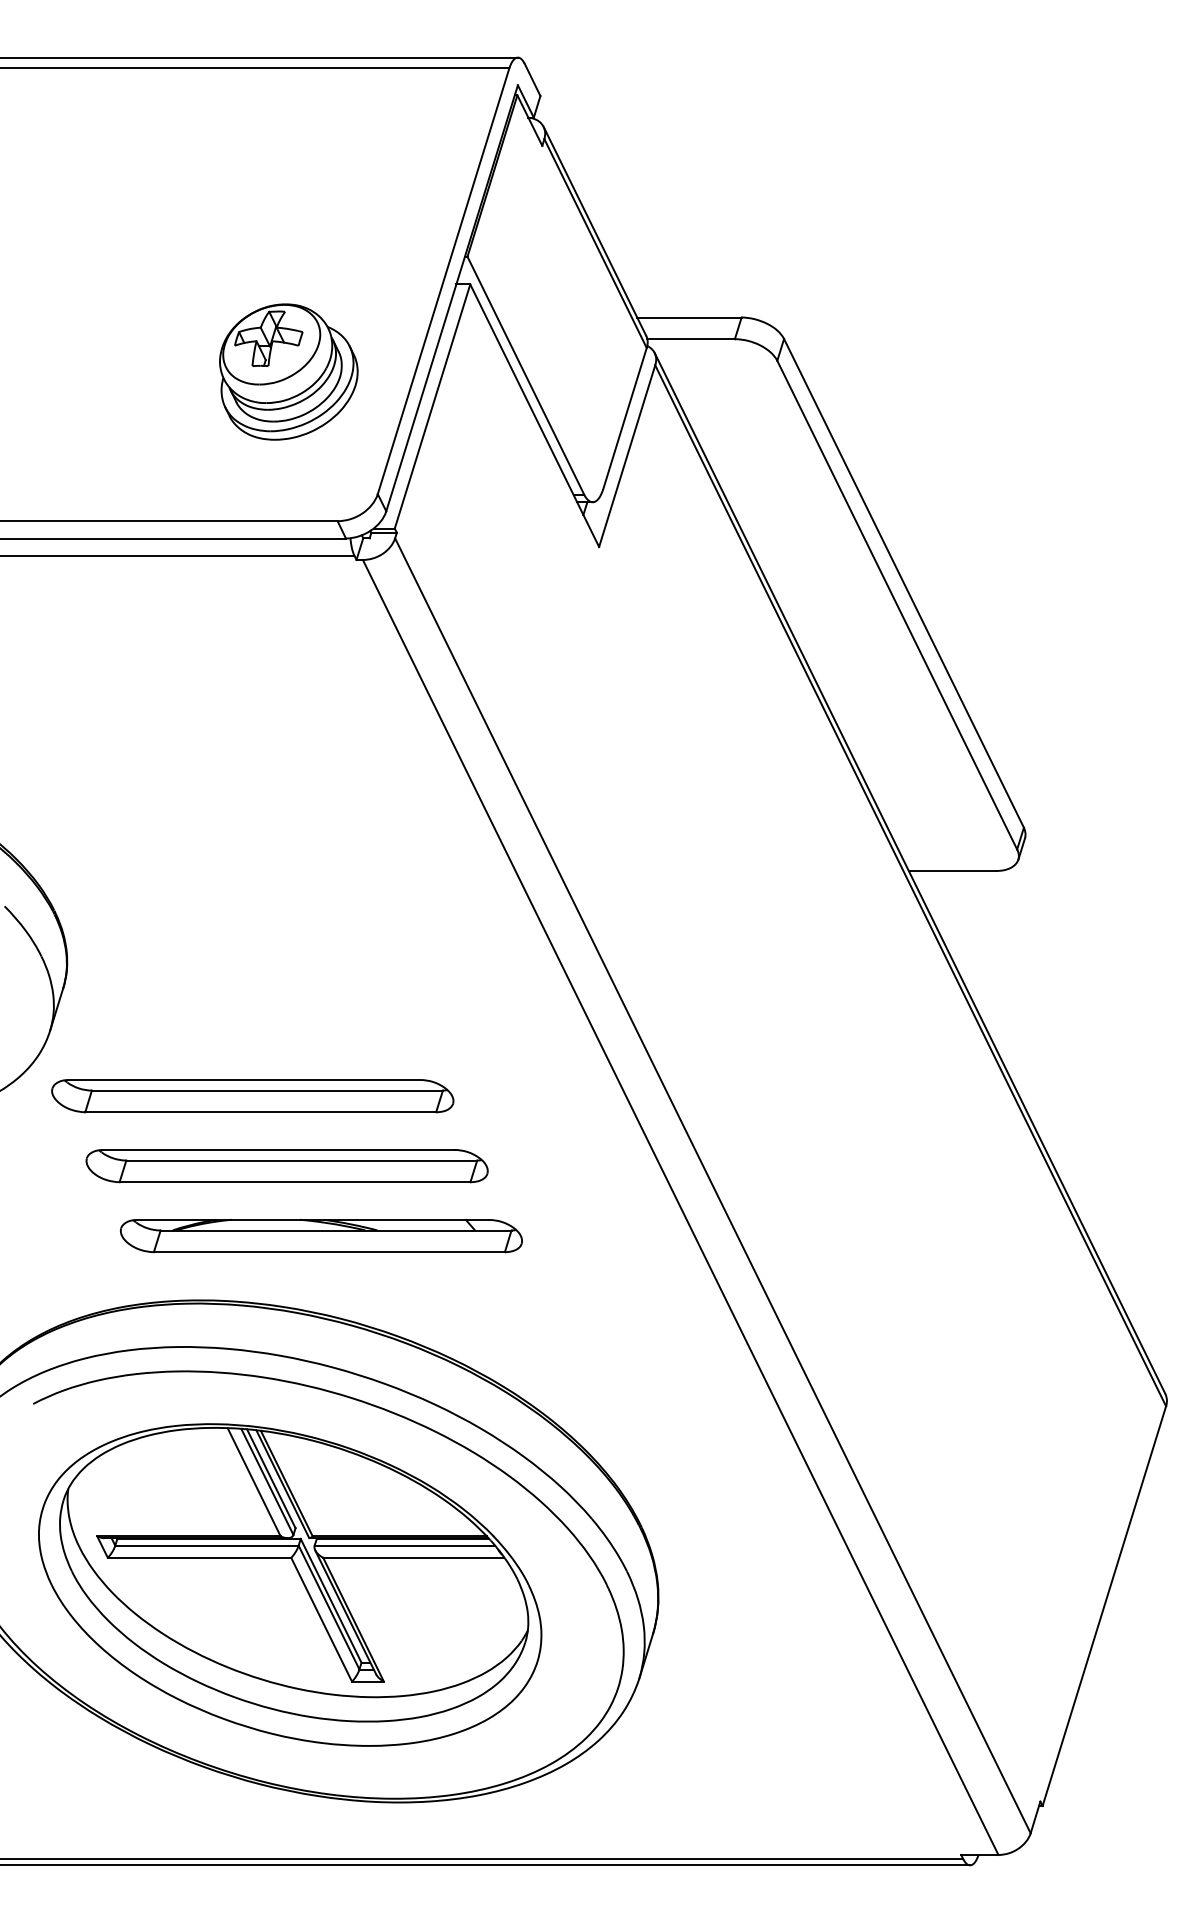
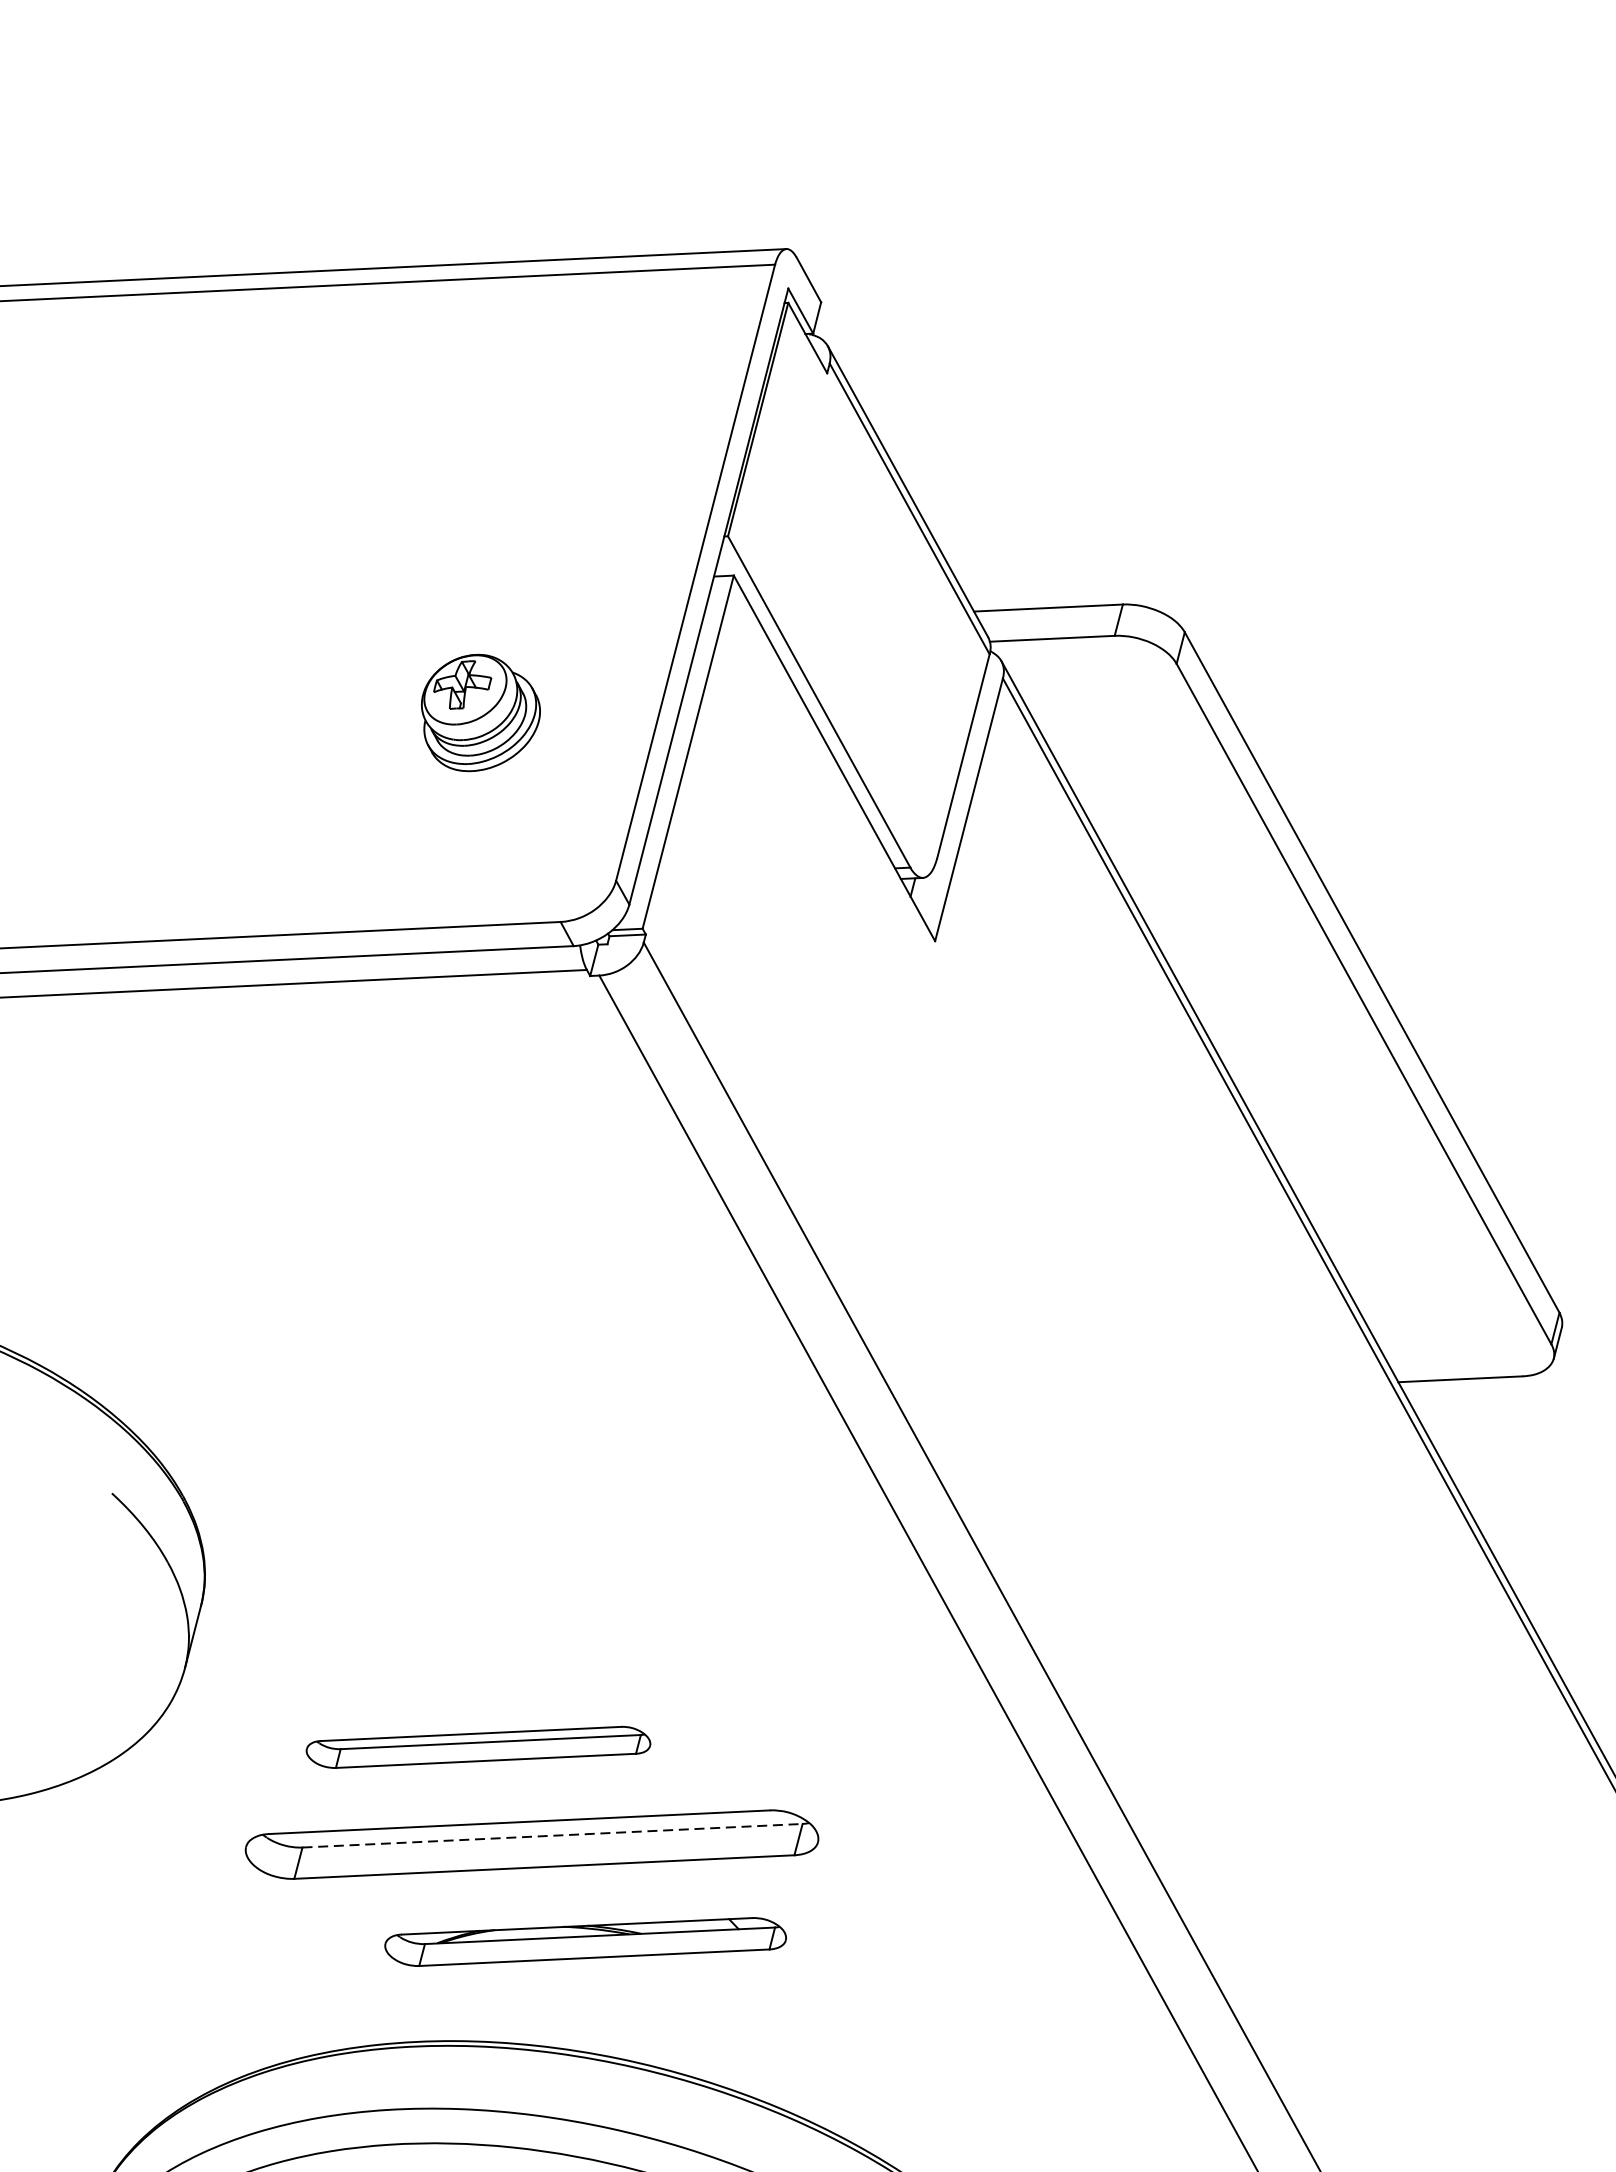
part: (288, 371) -> (480, 711), size x0.6
part: (252, 1096) -> (477, 1747), size x0.6
line: (302, 1160) -> (553, 1835), solid -> dashed
part: (321, 1235) -> (585, 1941), size x0.7

